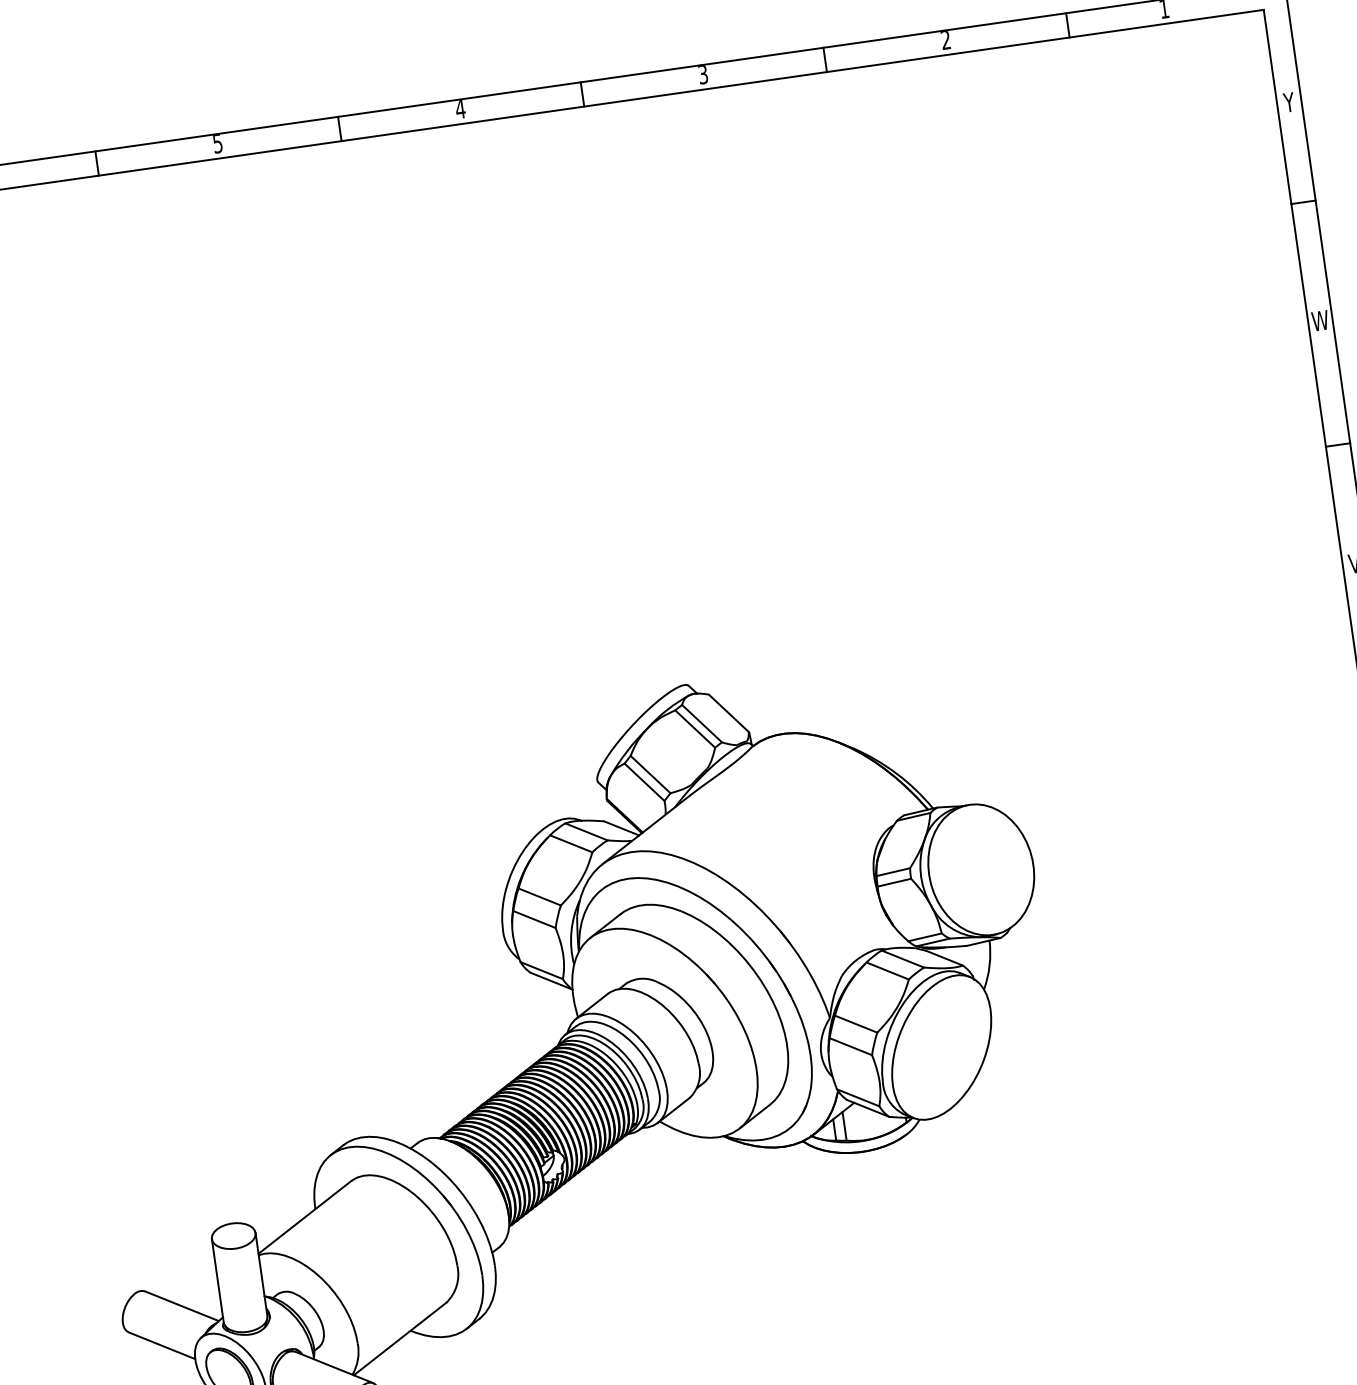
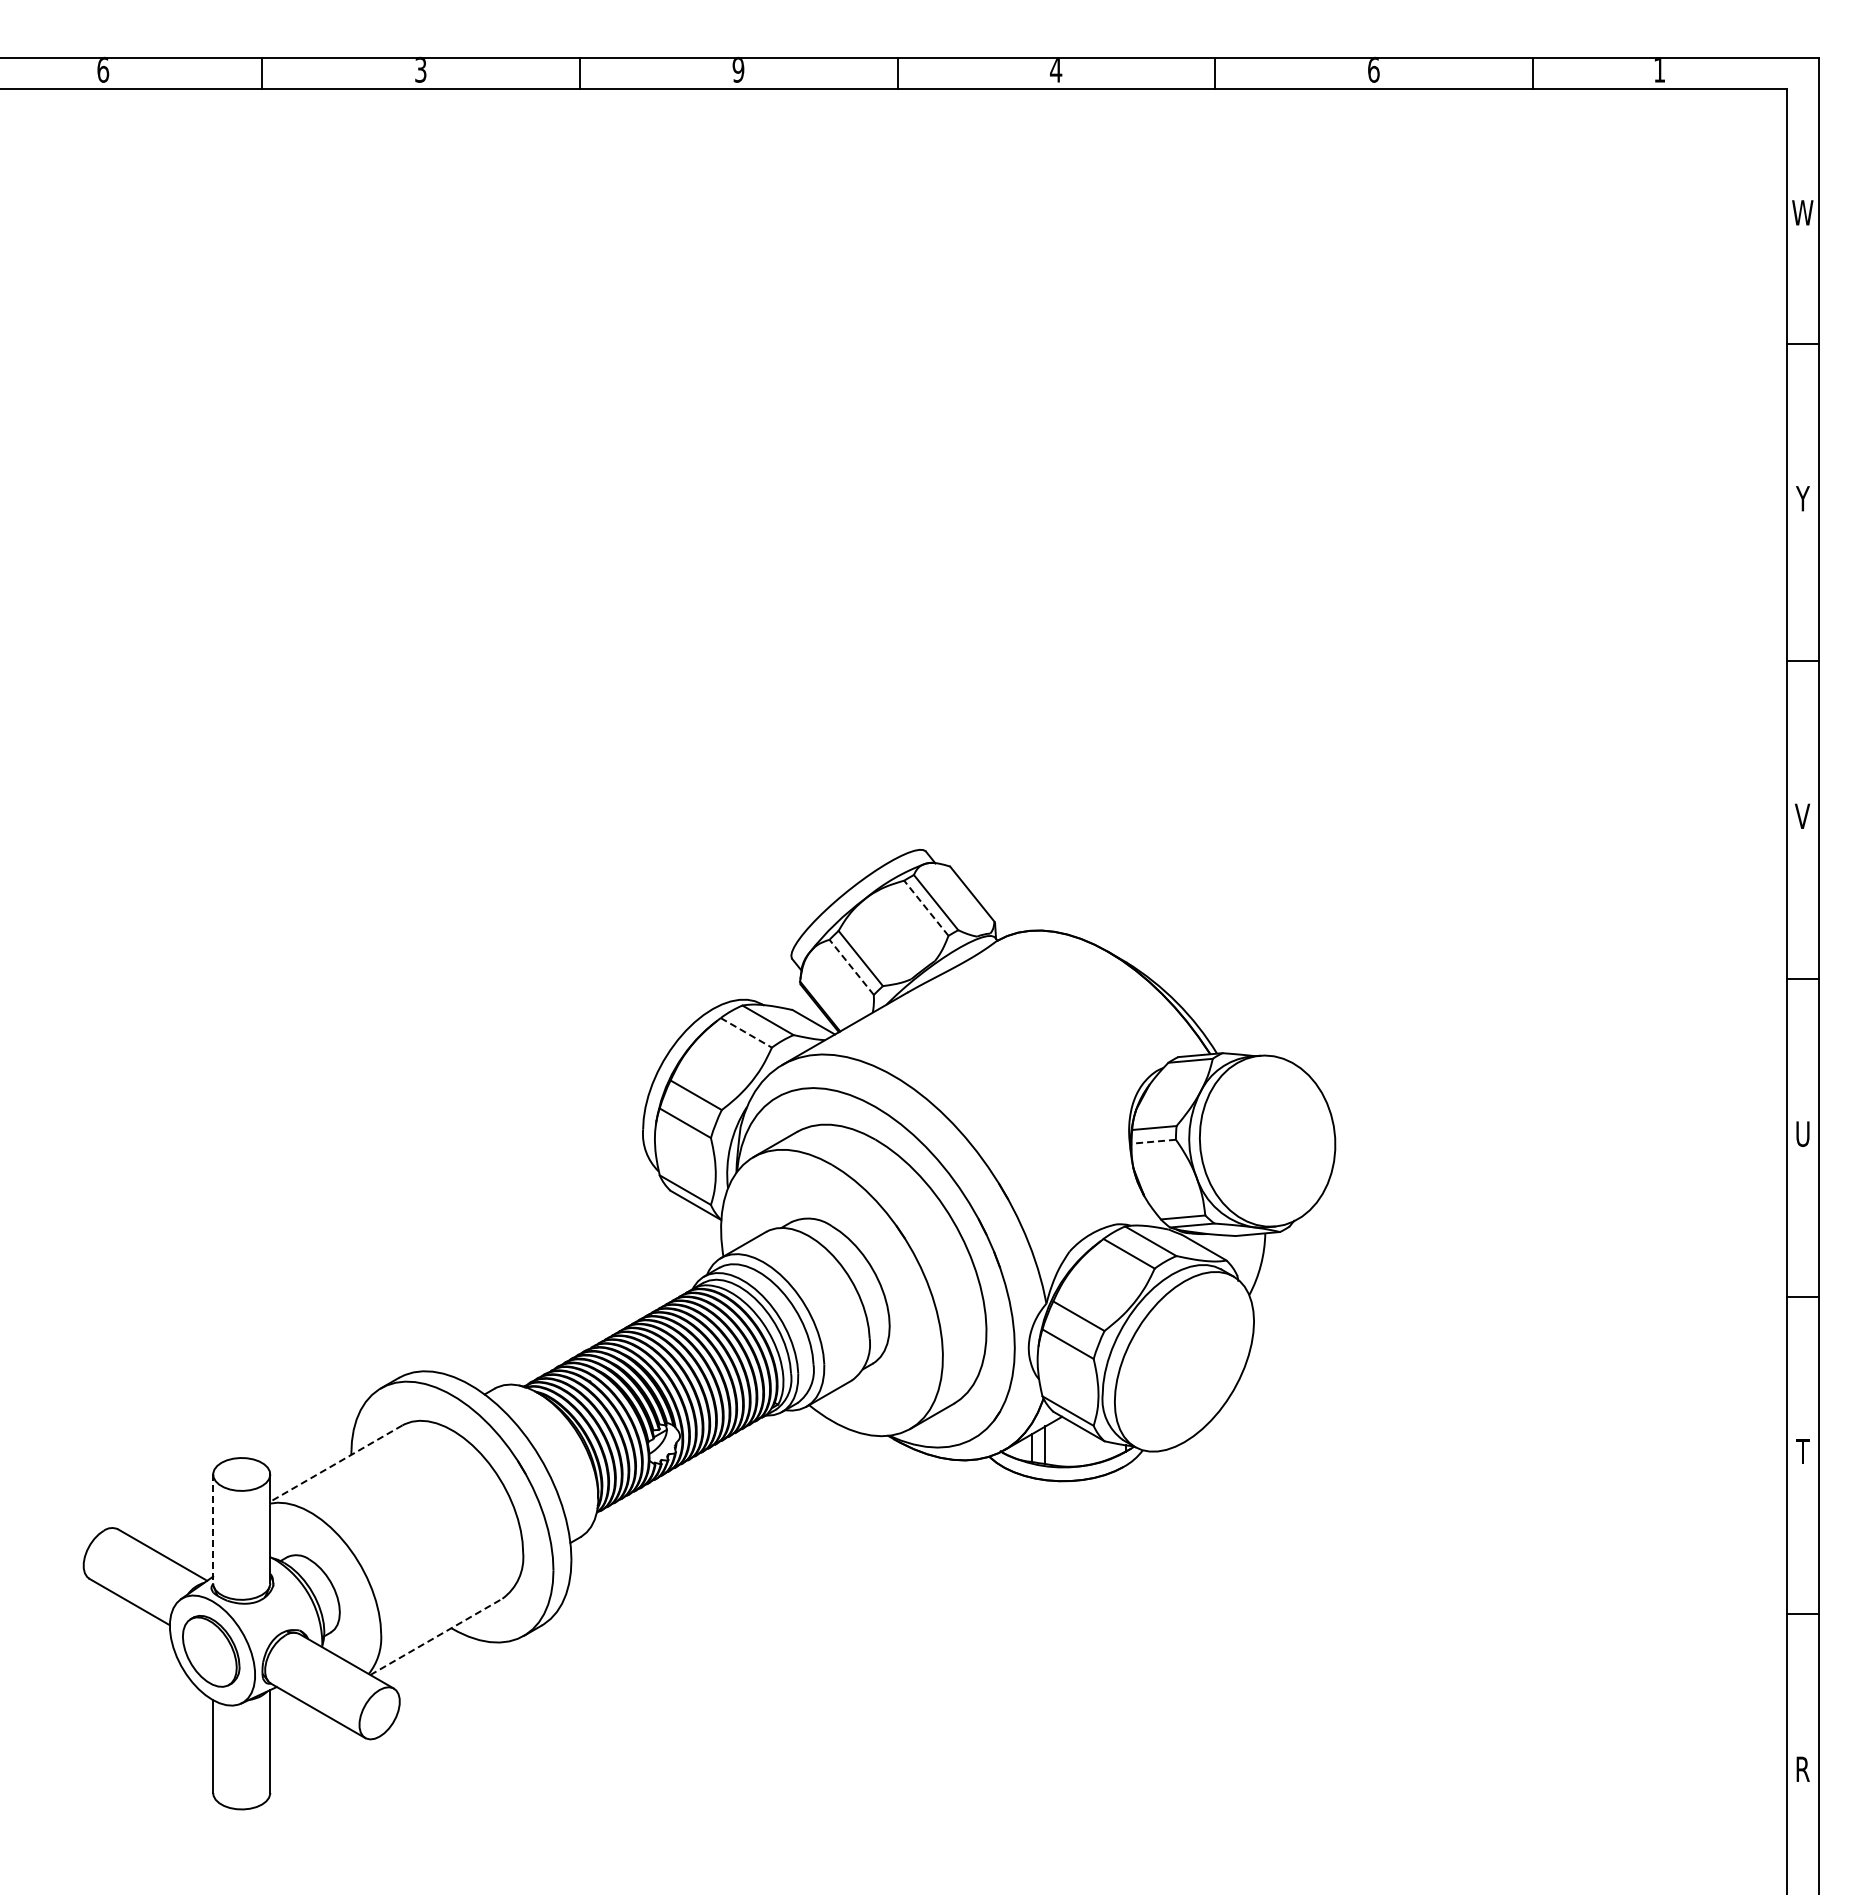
text: (945, 39) -> (1373, 69), 2 -> 6
text: (703, 74) -> (1056, 69), 3 -> 4
text: (1288, 102) -> (1802, 212), Y -> W
text: (460, 108) -> (738, 69), 4 -> 9
text: (217, 143) -> (420, 69), 5 -> 3
text: (1320, 320) -> (1802, 498), W -> Y
line: (695, 728) -> (926, 907), solid -> dashed
line: (644, 781) -> (851, 966), solid -> dashed
line: (571, 843) -> (746, 1032), solid -> dashed
line: (894, 882) -> (1153, 1141), solid -> dashed
line: (304, 1217) -> (335, 1463), solid -> dashed
line: (218, 1281) -> (213, 1529), solid -> dashed
line: (400, 1338) -> (436, 1636), solid -> dashed

